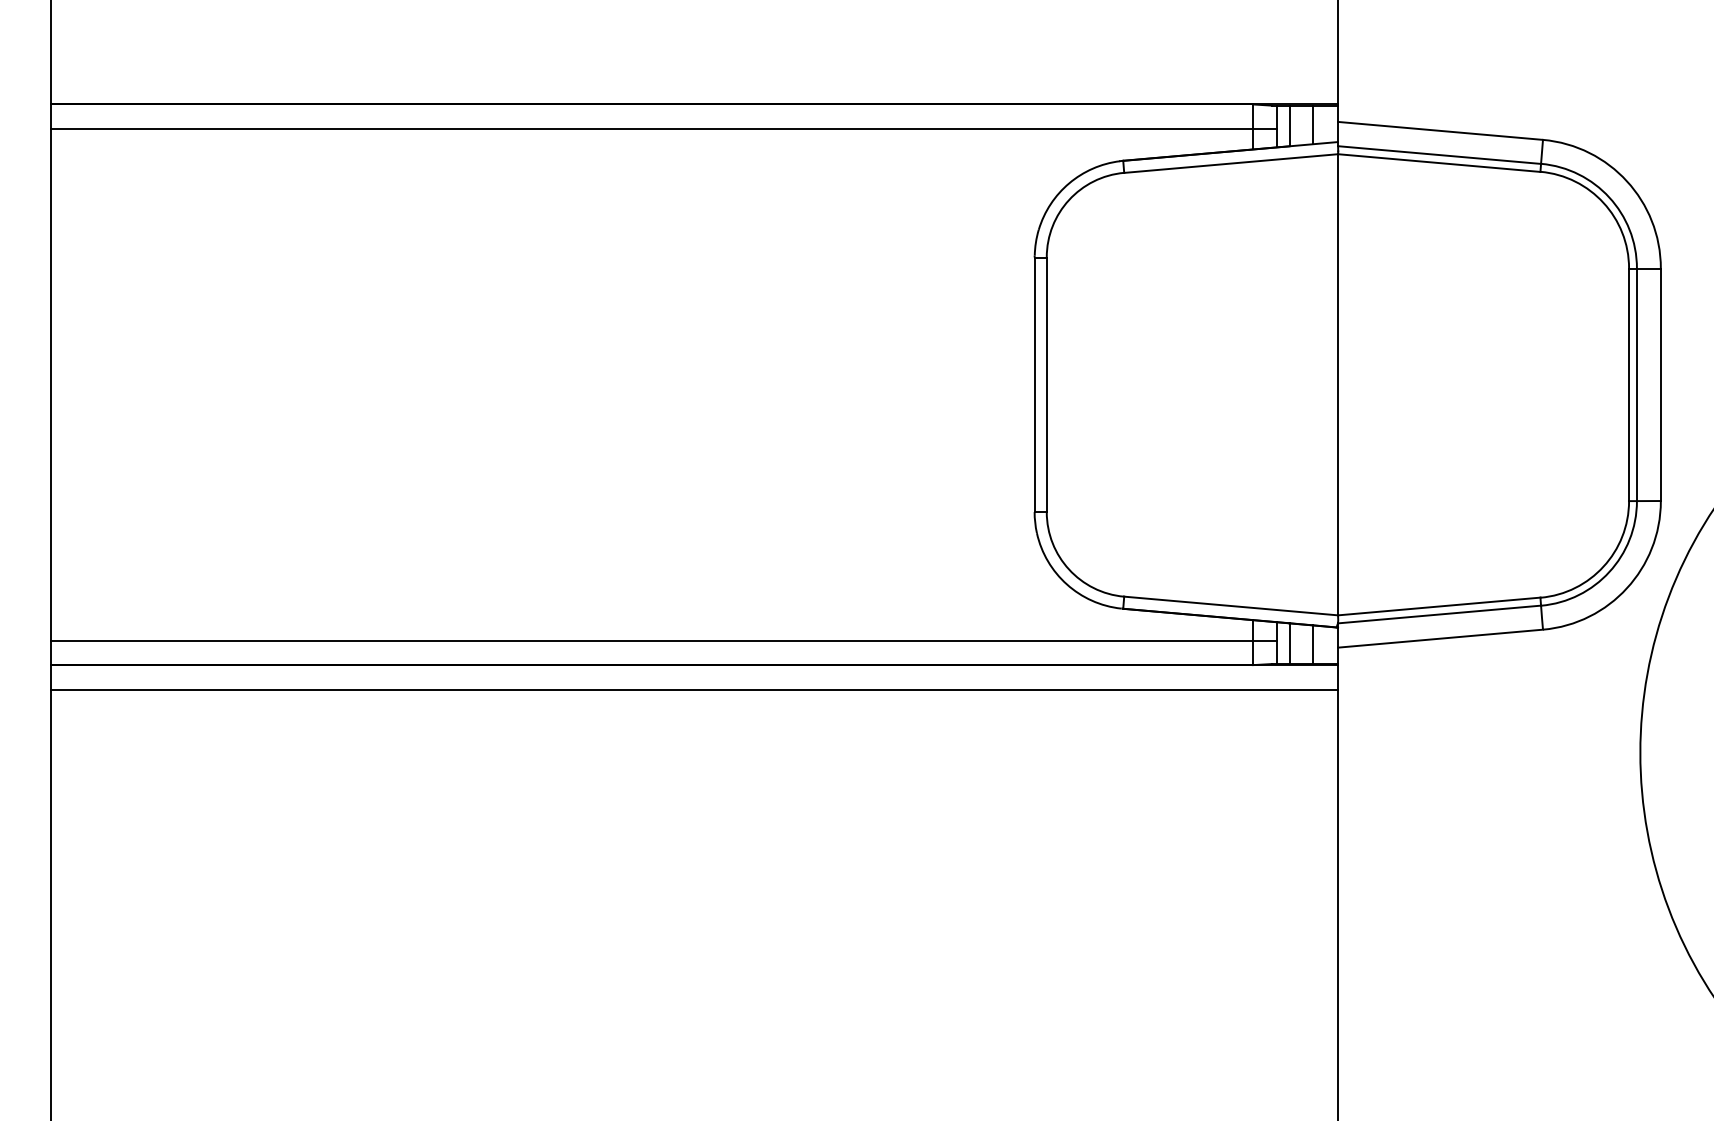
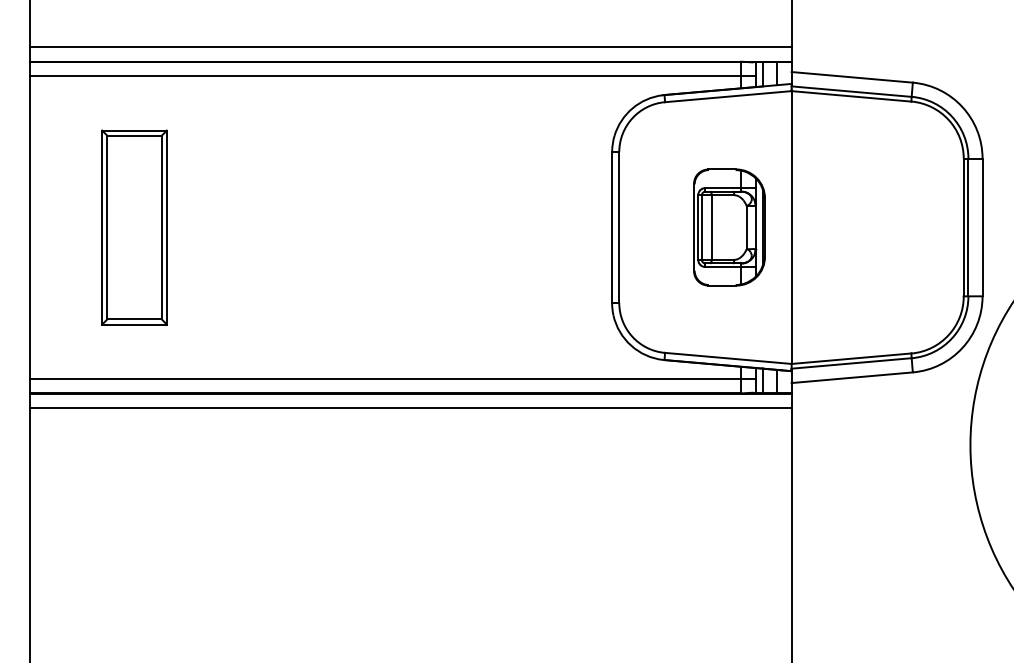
line: (693, 80) -> (410, 47), added
part: (227, 384) -> (134, 227), added
part: (1233, 384) -> (729, 227), added

